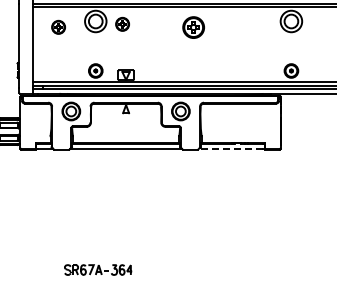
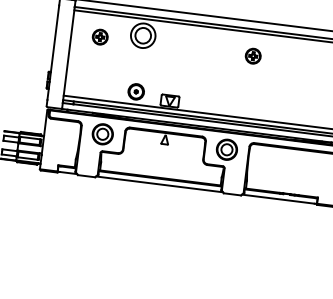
part: (122, 23) -> (173, 41), removed
part: (193, 26) -> (253, 55), size x0.62
line: (230, 148) -> (277, 198), dashed -> solid

